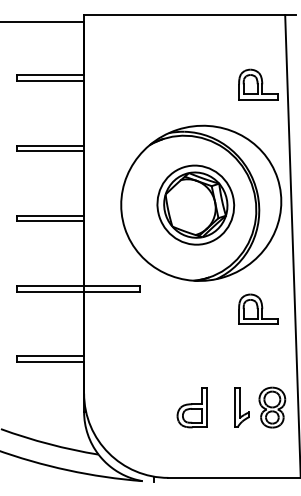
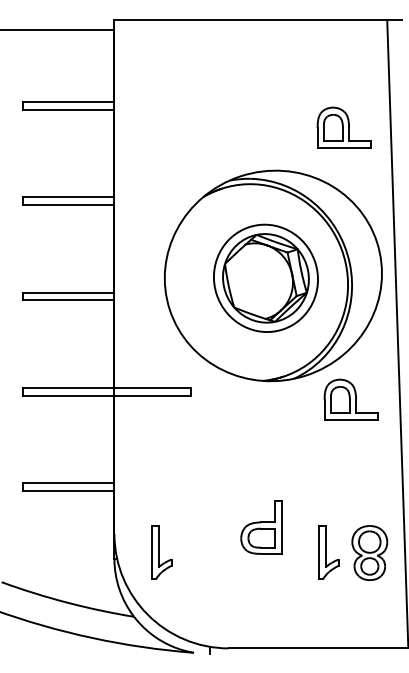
part: (258, 84) -> (343, 127), moved
part: (258, 309) -> (350, 399), moved
part: (118, 407) -> (161, 552), added
part: (192, 407) -> (261, 527), moved

